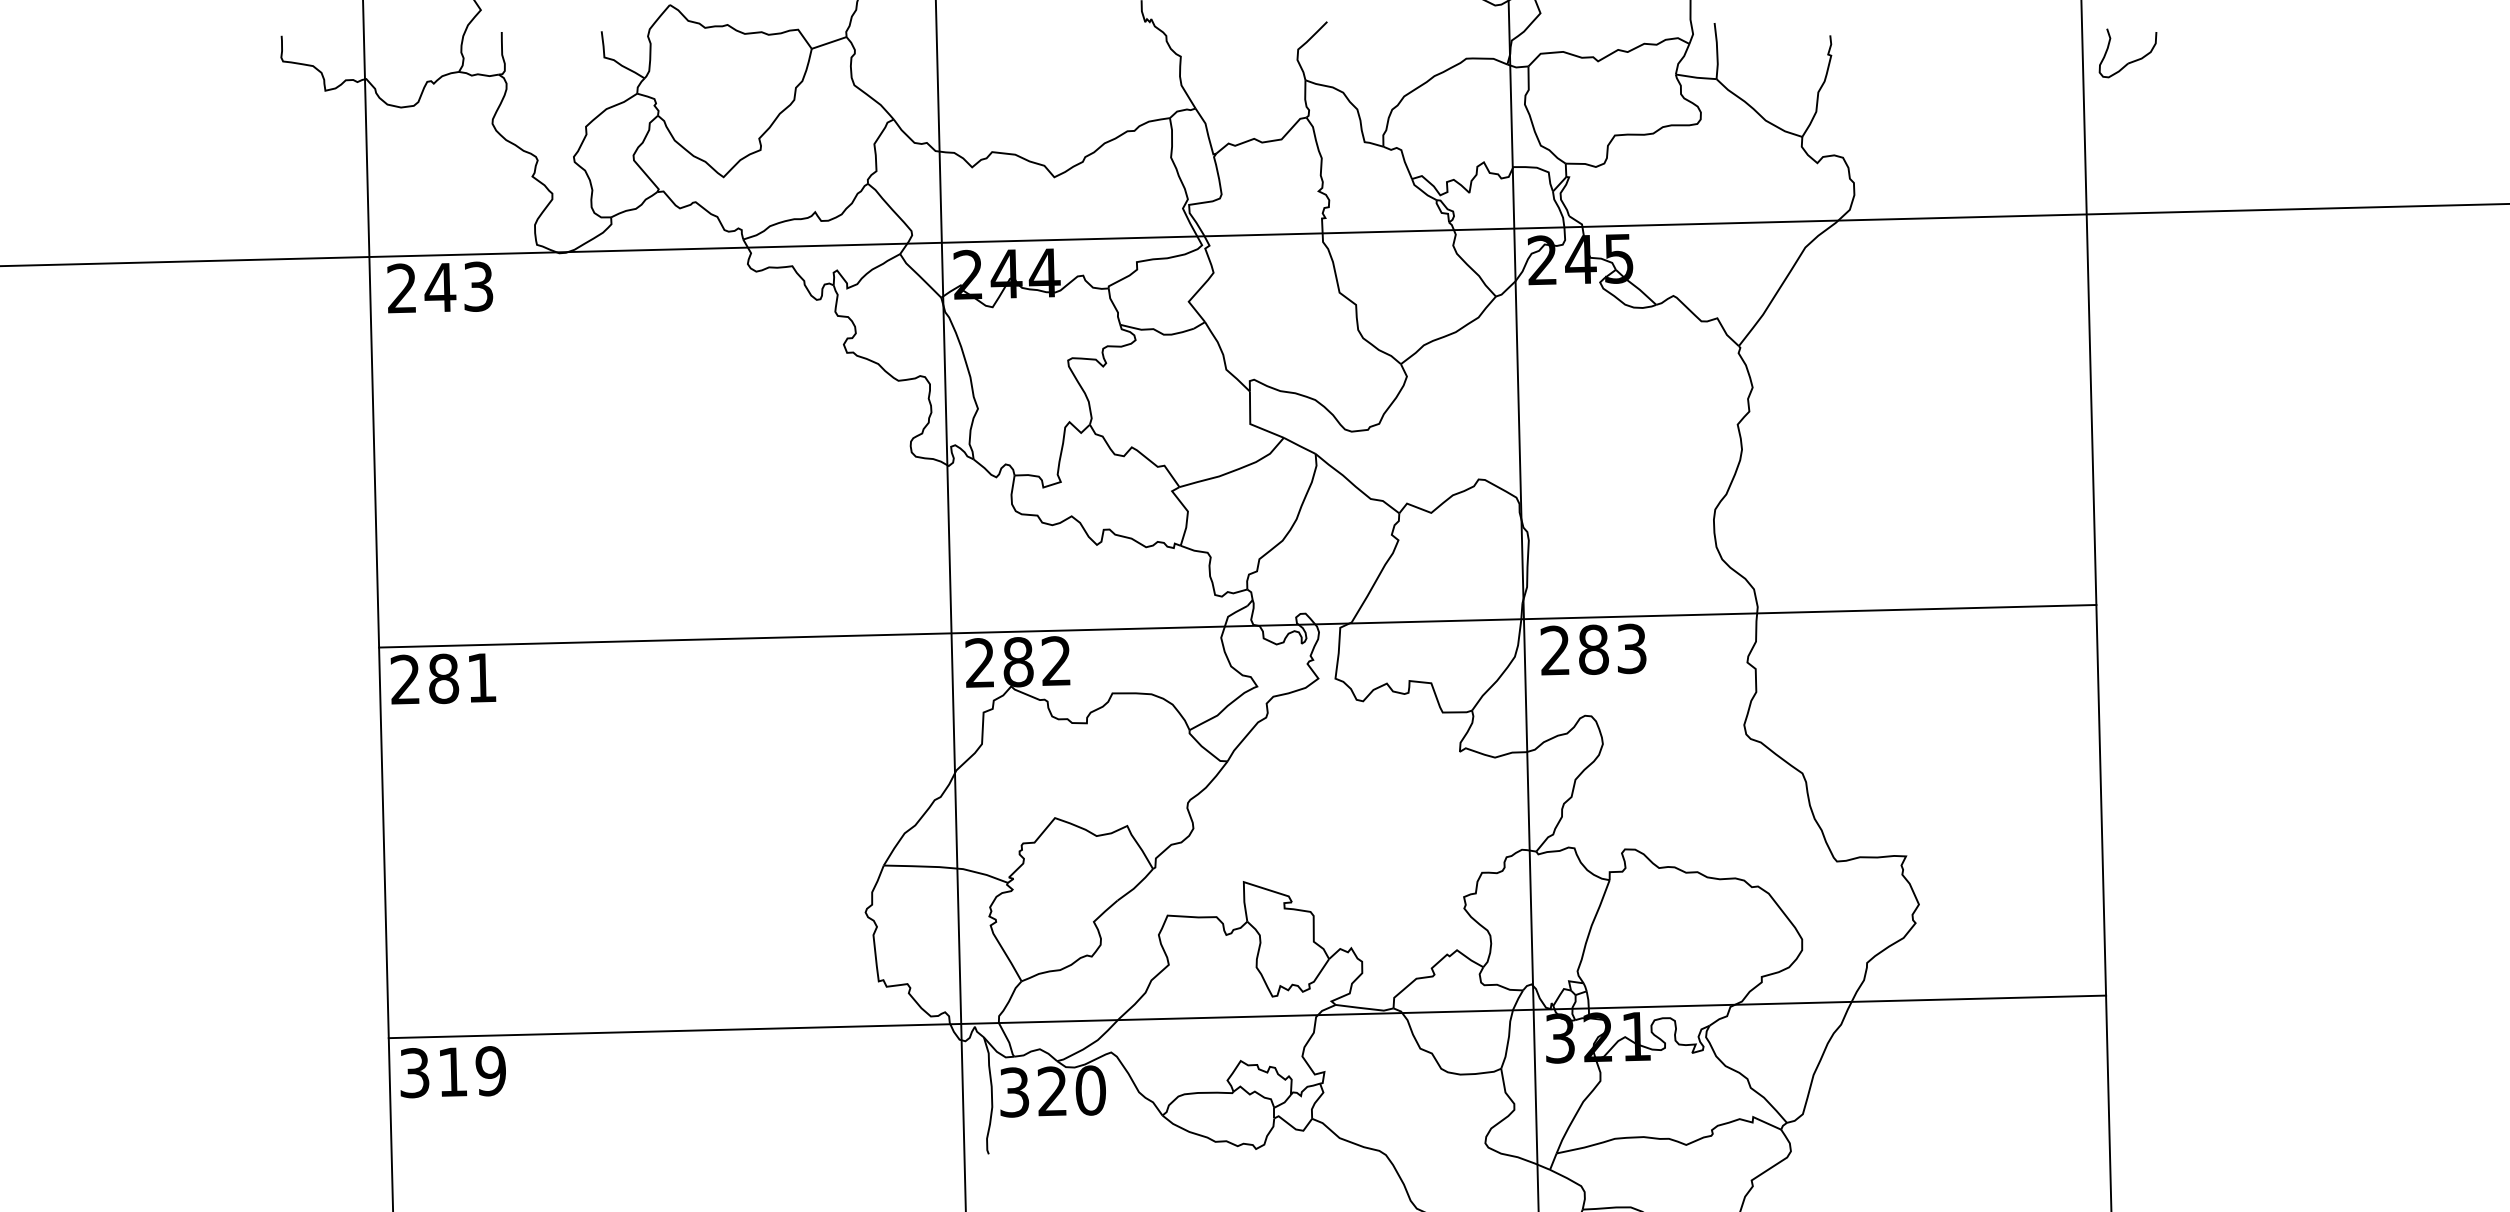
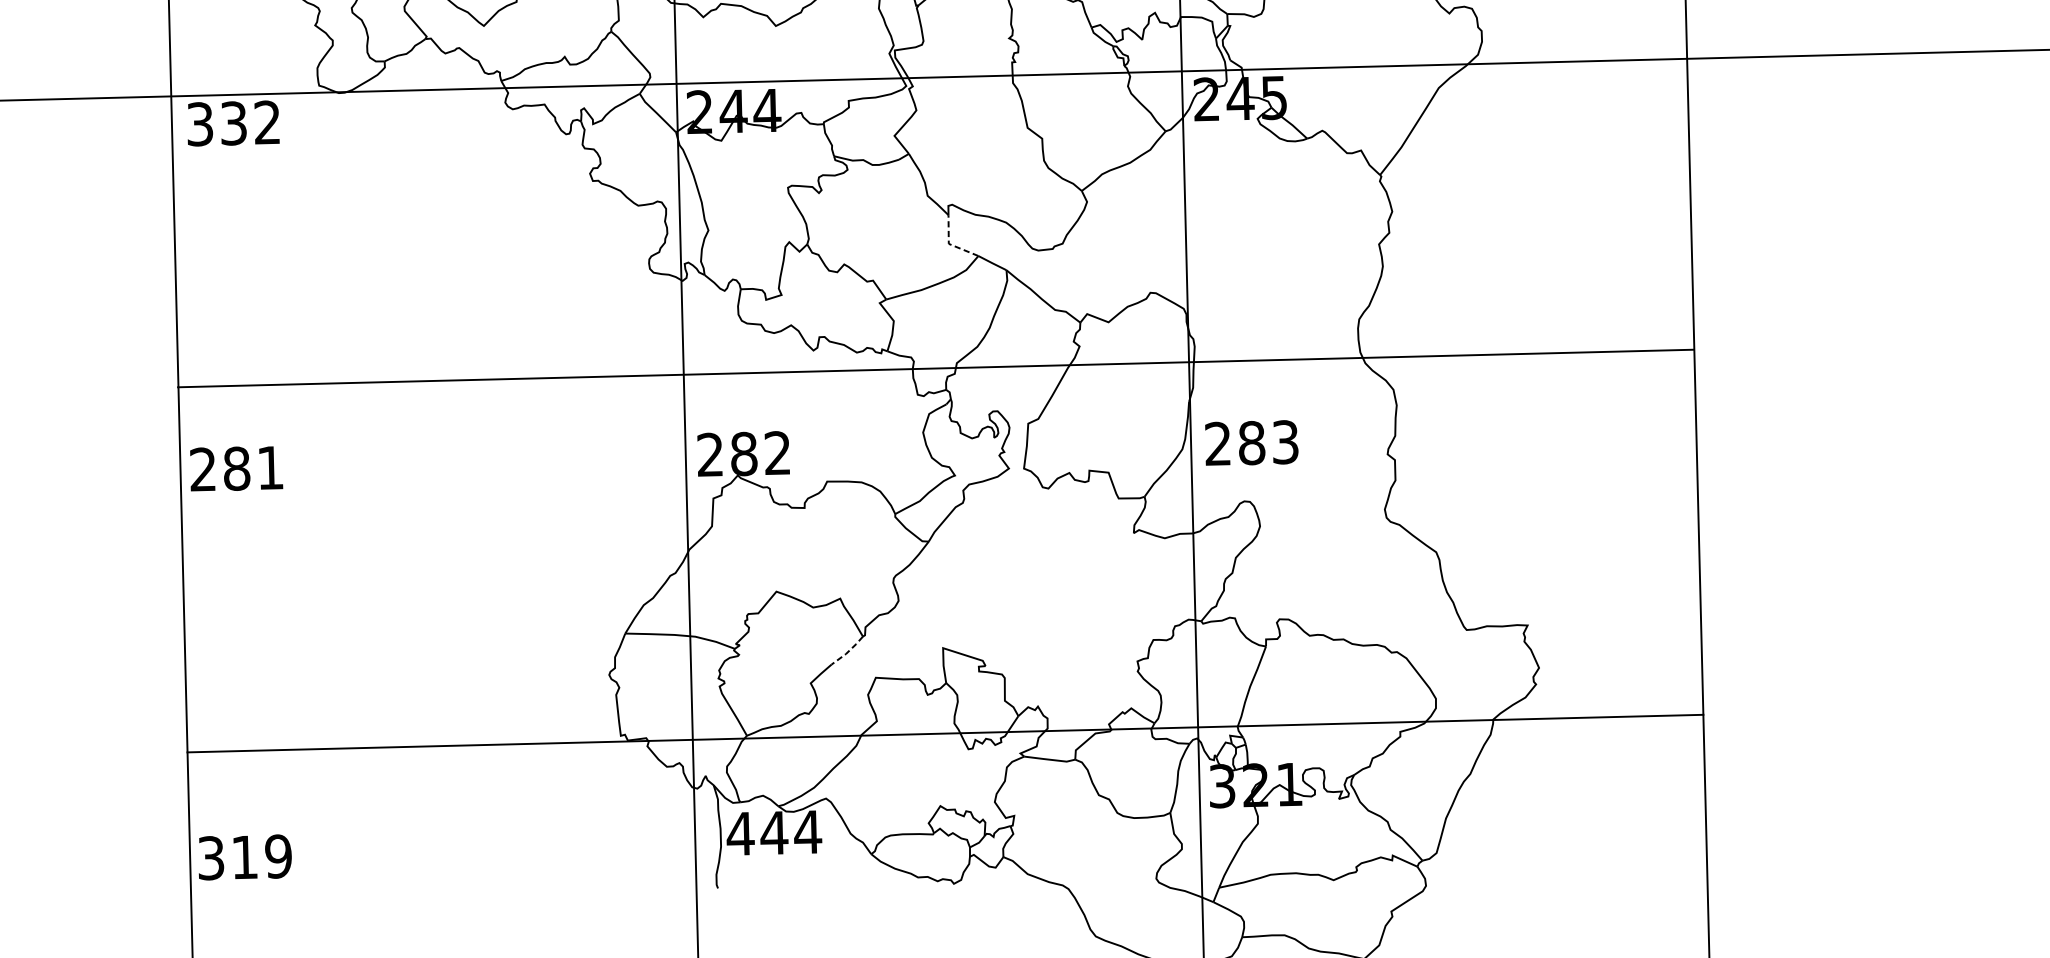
text: (440, 287) -> (234, 123), 243 -> 332
line: (1251, 424) -> (949, 244), solid -> dashed
line: (1237, 625) -> (935, 367), moved
line: (1136, 886) -> (848, 652), solid -> dashed
line: (1247, 1016) -> (945, 733), moved
text: (452, 1072) -> (244, 857), moved
text: (1052, 1091) -> (774, 833), 320 -> 444

